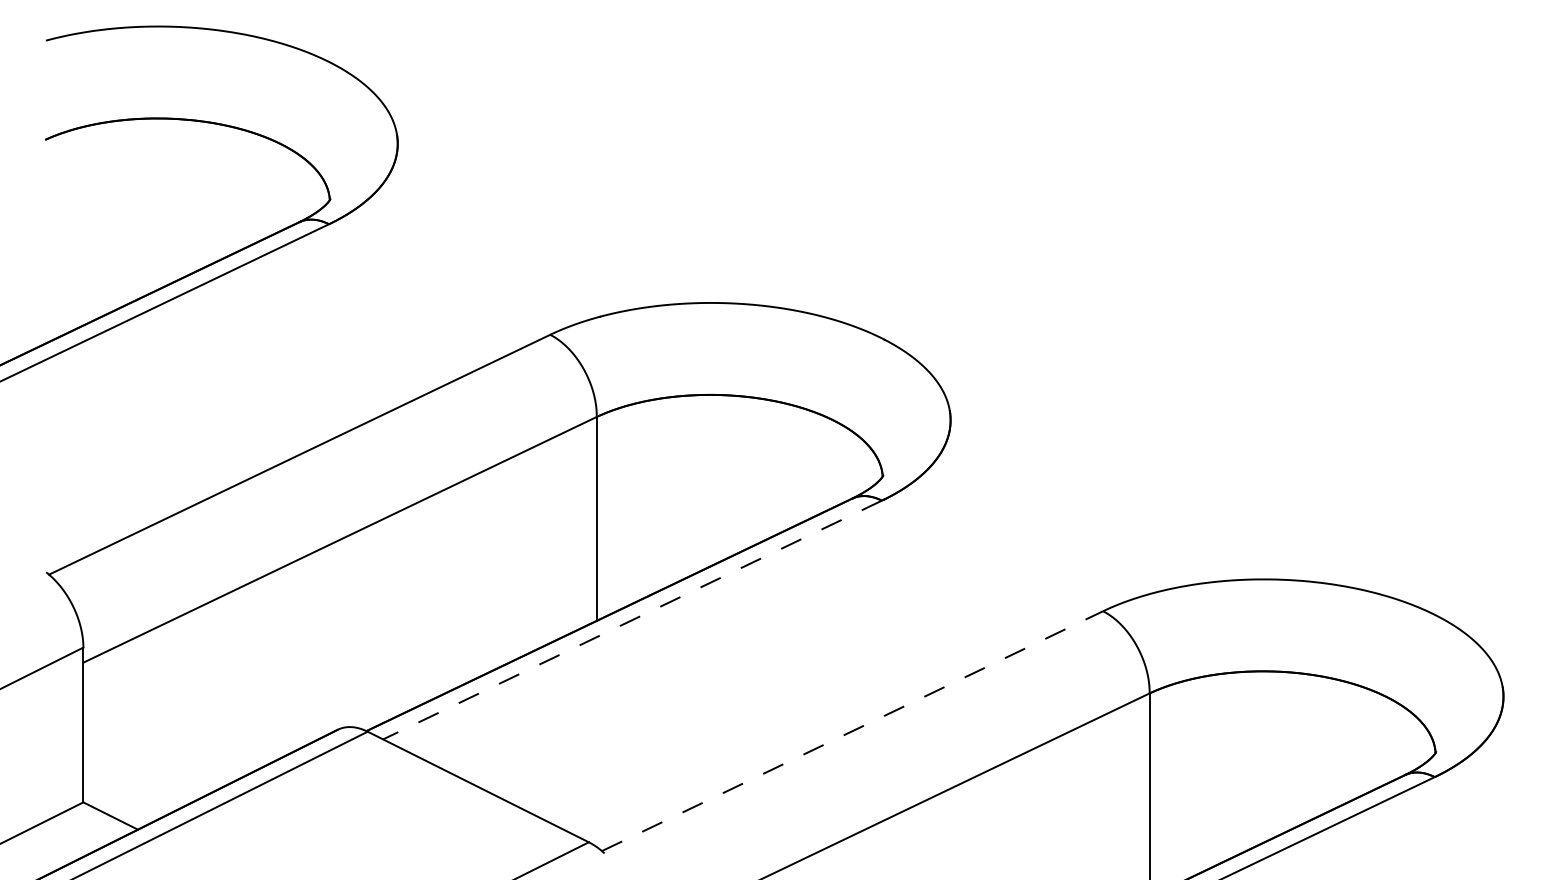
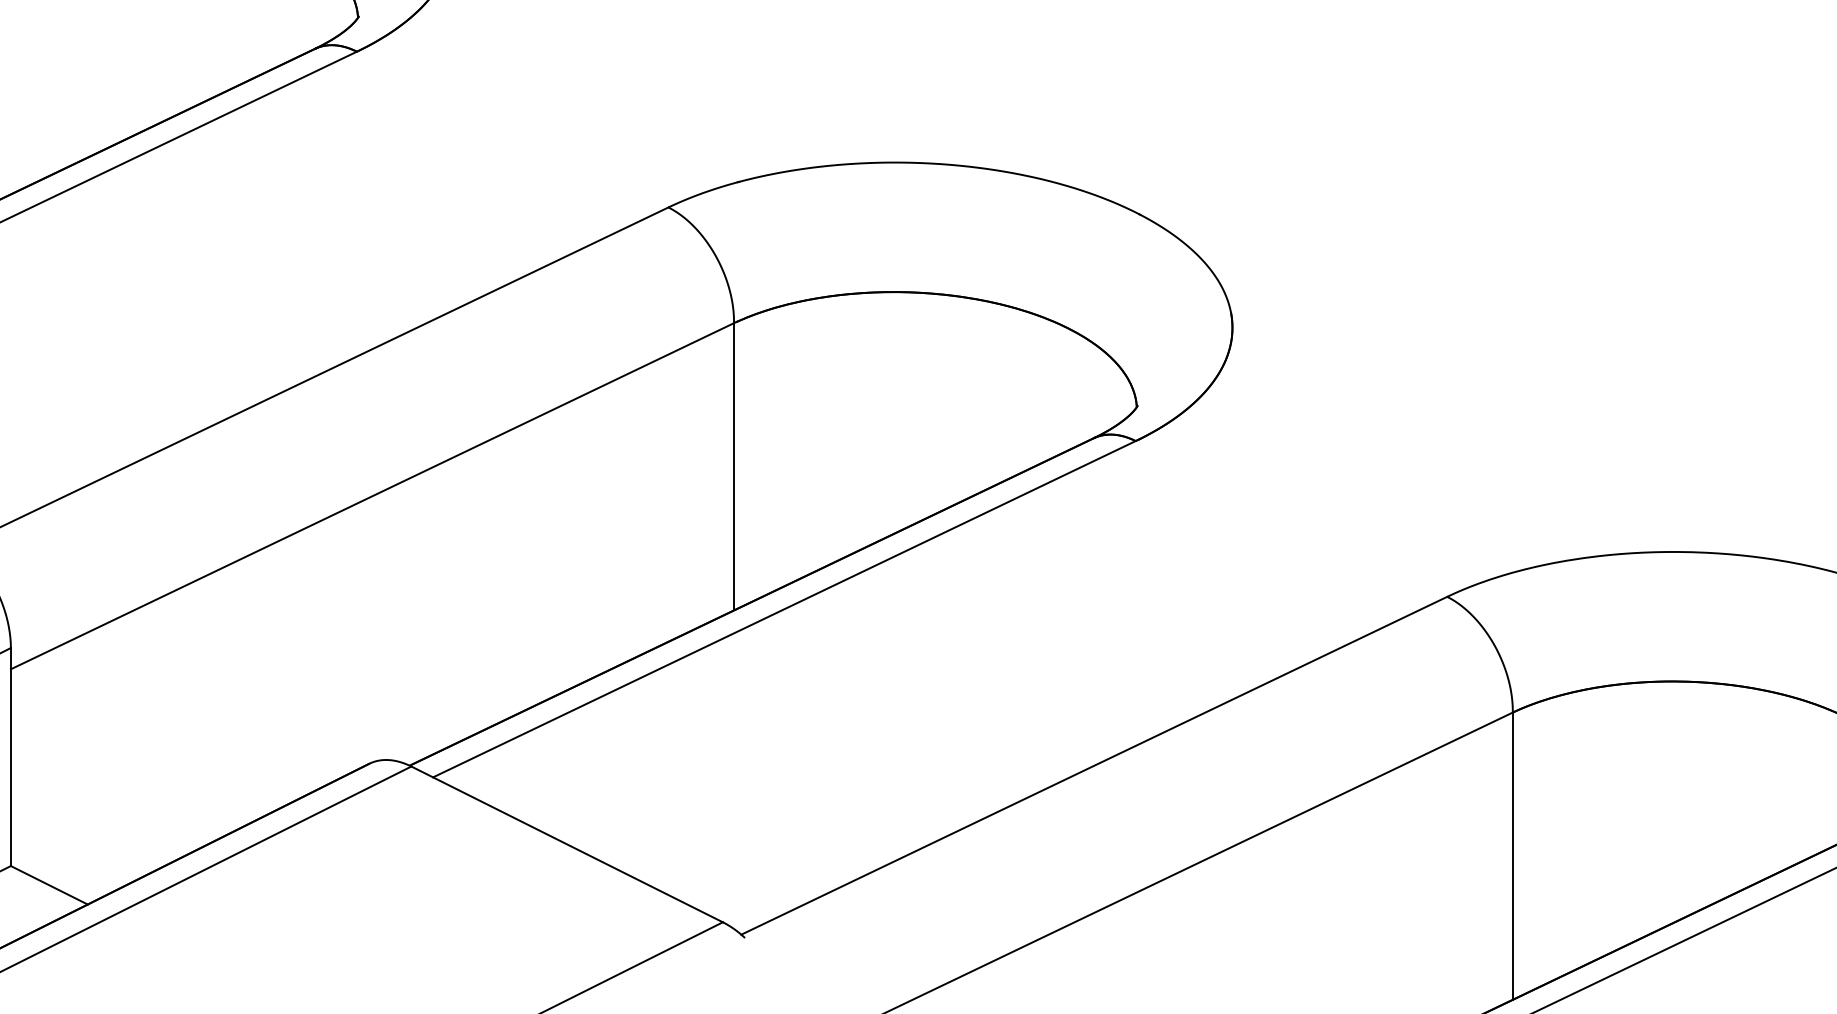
line: (632, 620) -> (784, 609), dashed -> solid
line: (852, 731) -> (1094, 766), dashed -> solid

